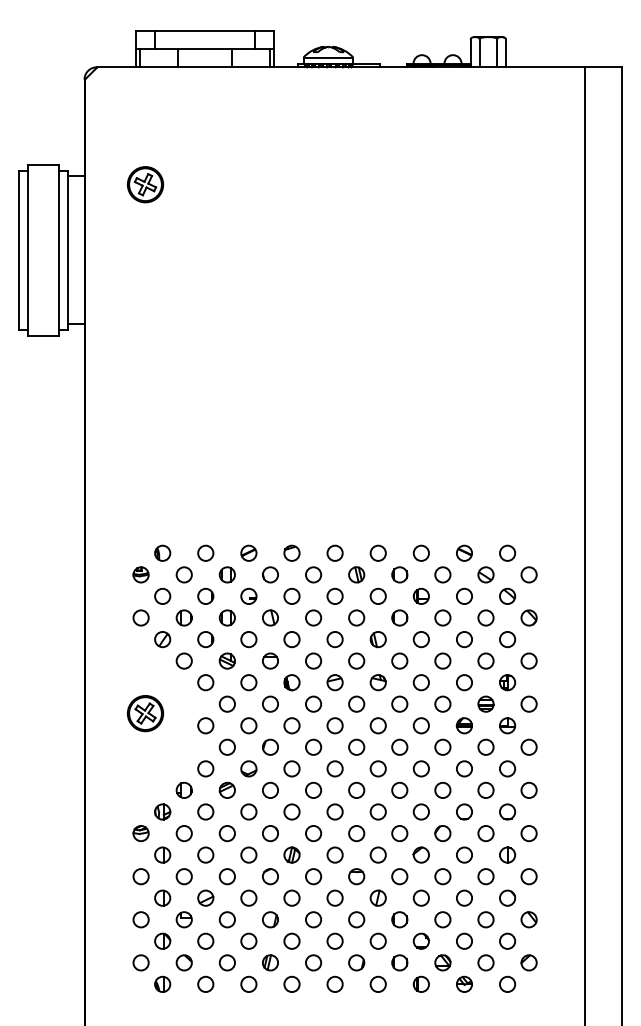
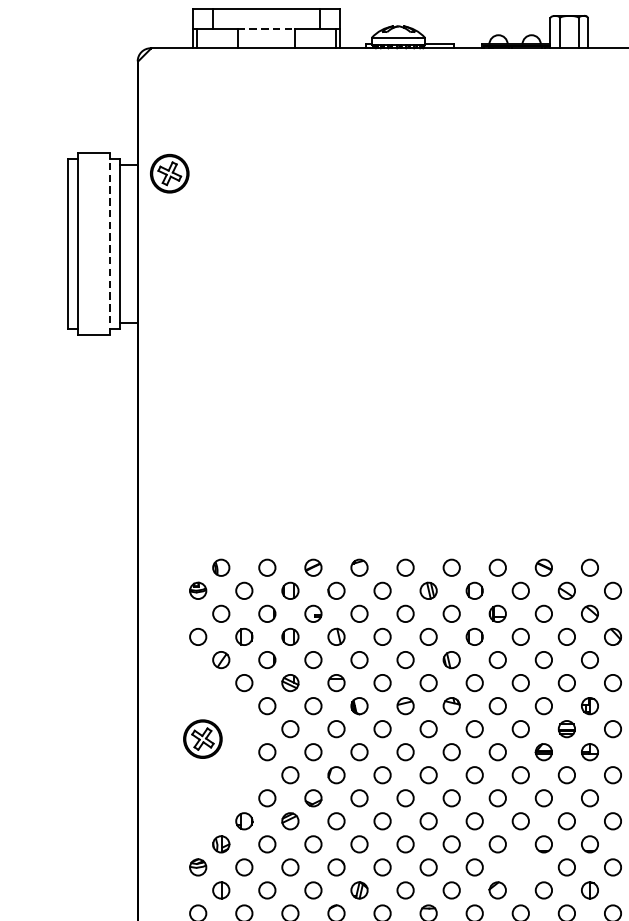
line: (204, 49) -> (265, 29), solid -> dashed
part: (145, 184) -> (169, 173), moved
line: (58, 249) -> (109, 243), solid -> dashed
circle: (442, 833) -> (520, 867), removed

